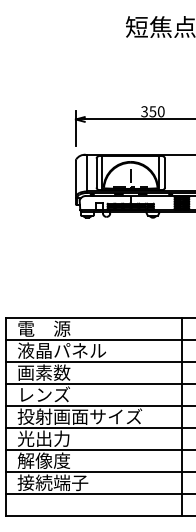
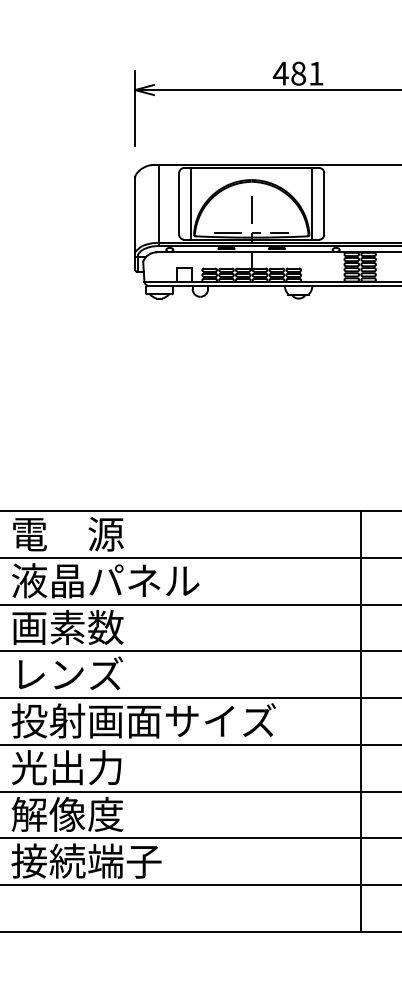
text: (152, 111) -> (297, 73), 350 -> 481

